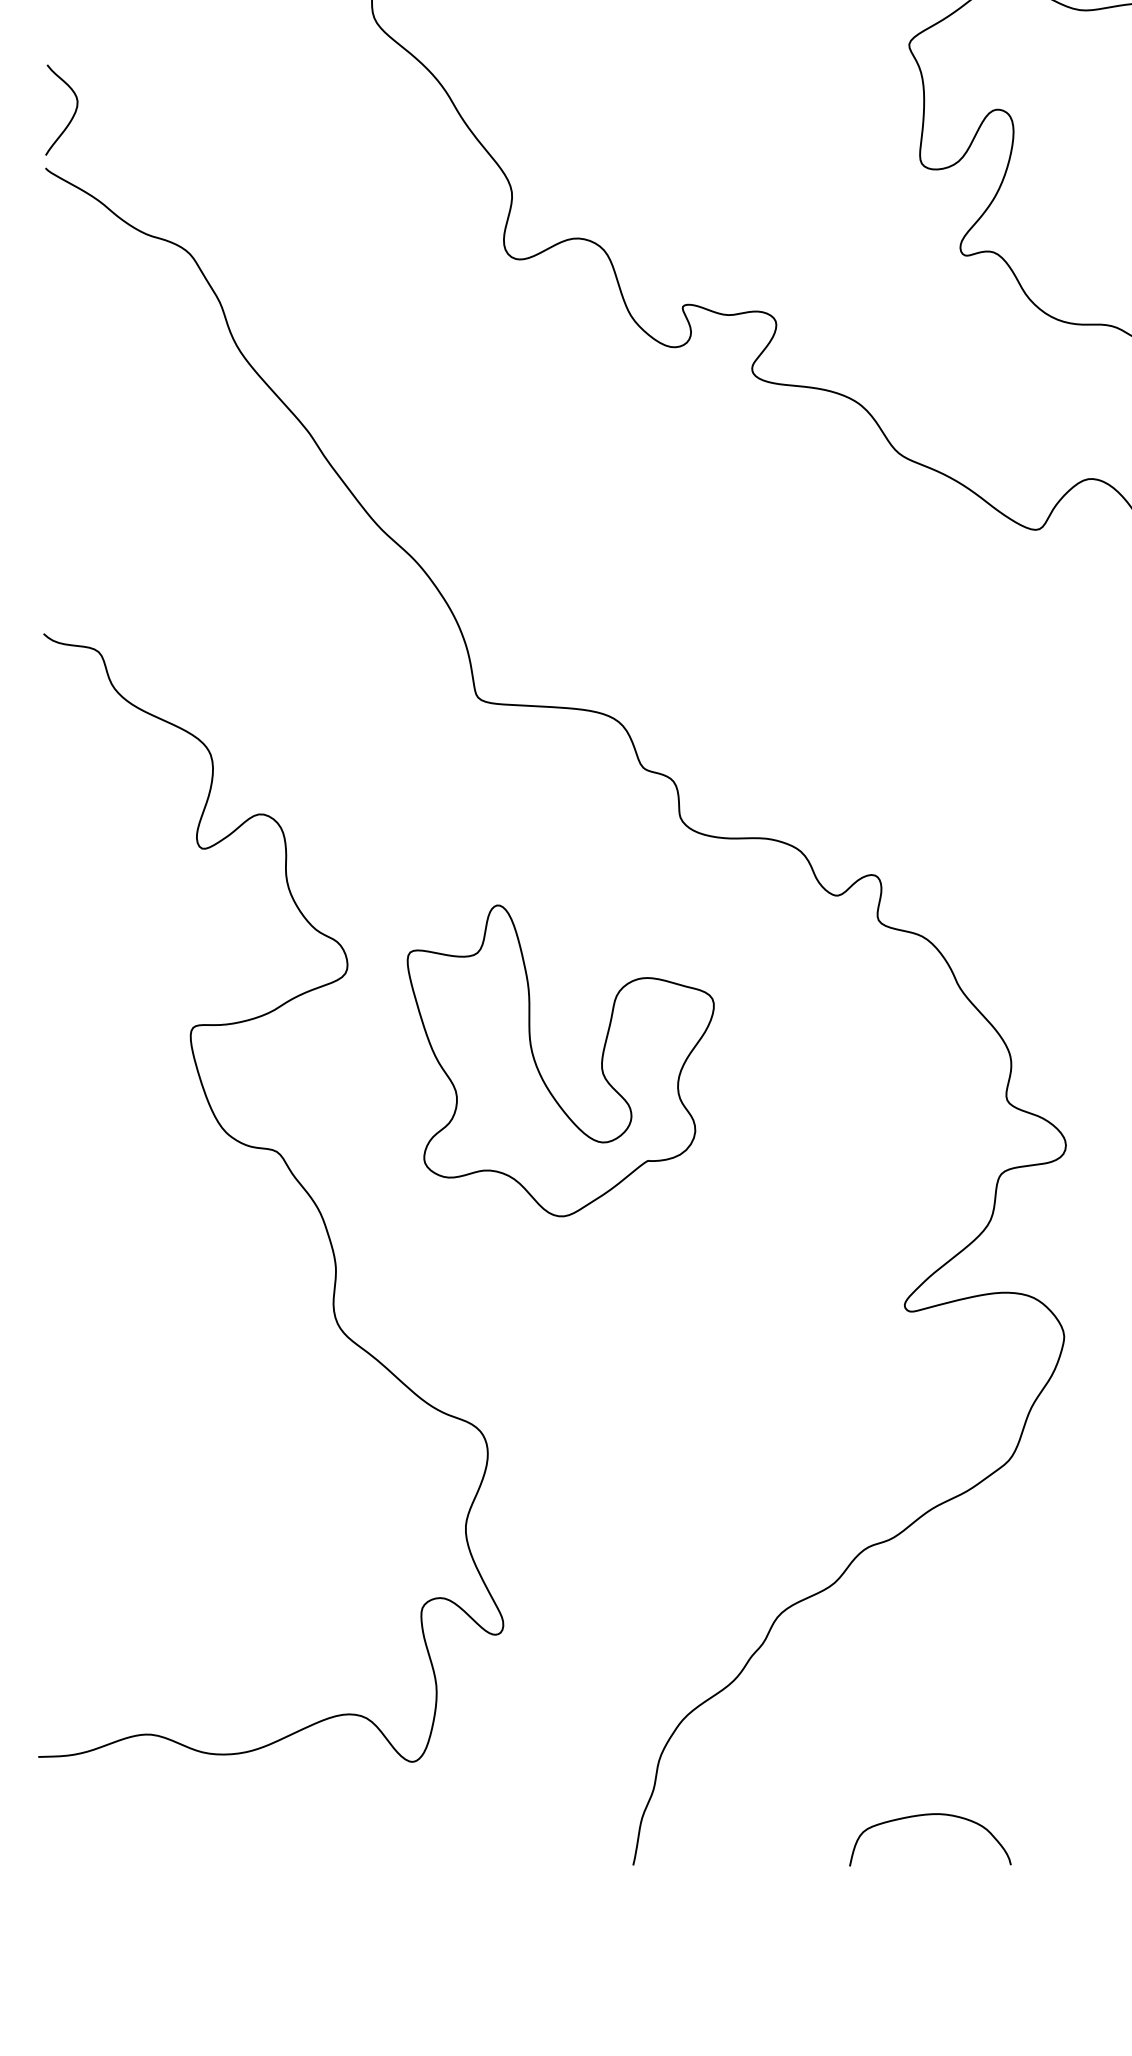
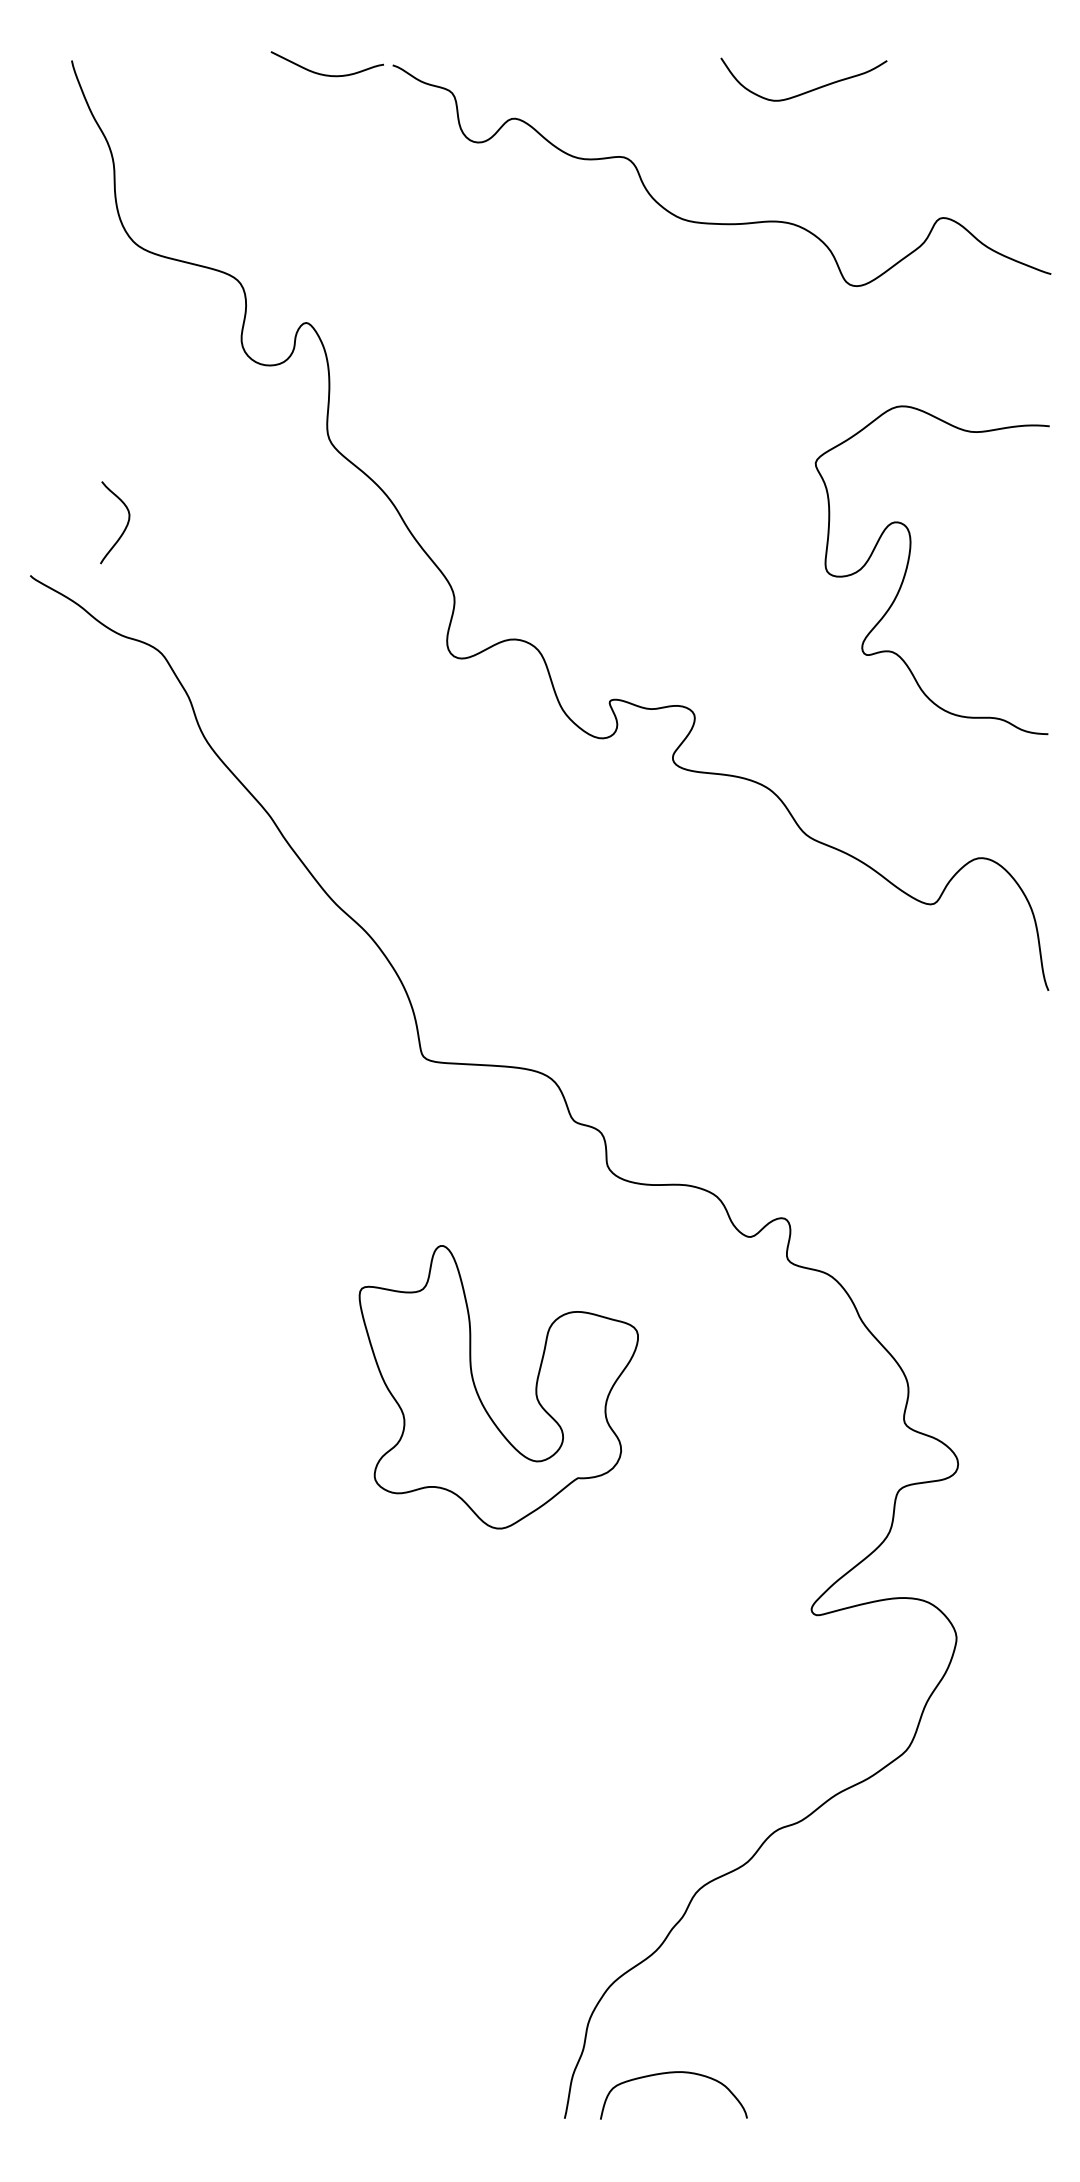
curve: (73, 114) -> (125, 526), moved
curve: (294, 1178) -> (256, 1494), removed
curve: (929, 1815) -> (673, 2073), moved

